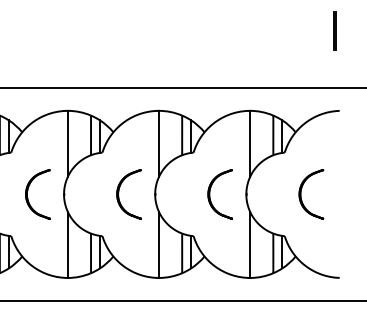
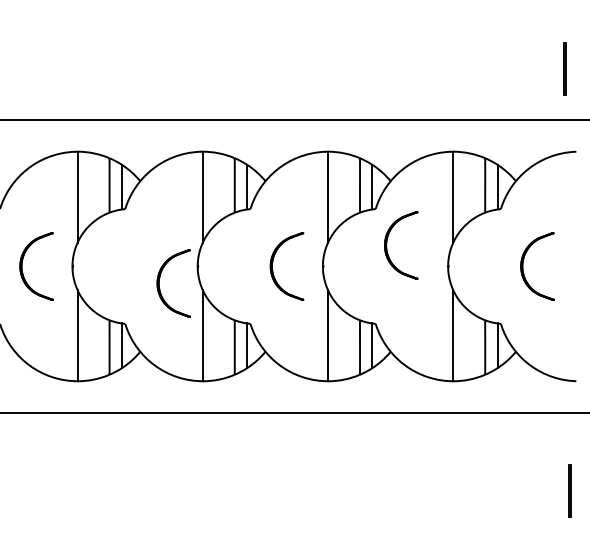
line: (334, 30) -> (564, 68), moved
part: (28, 190) -> (160, 278), moved
part: (210, 194) -> (387, 245), moved

